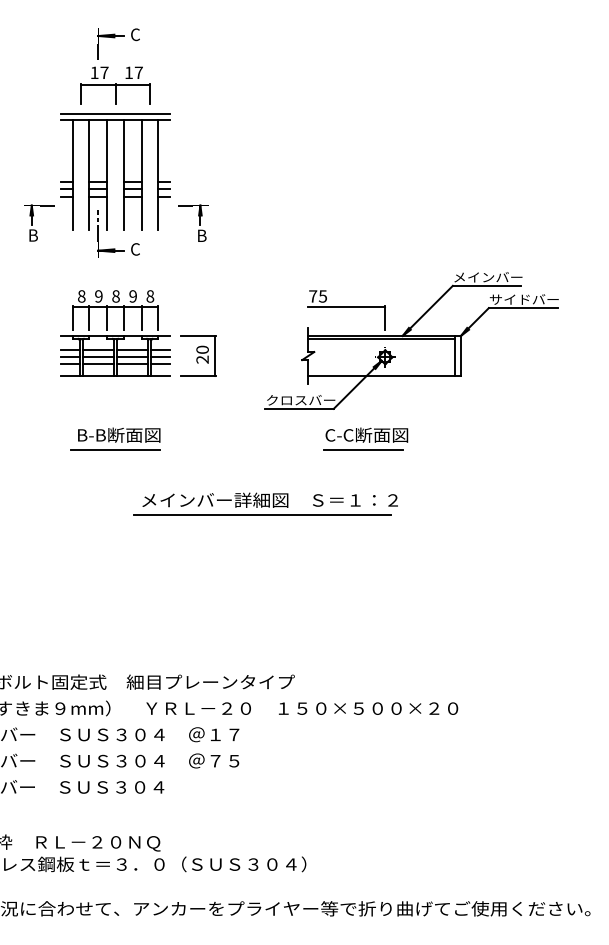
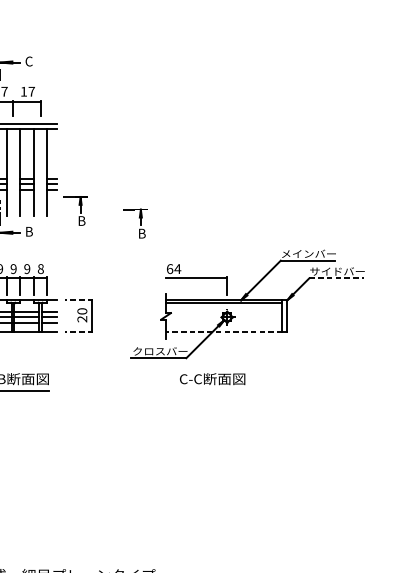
part: (269, 238) -> (135, 223), added
text: (135, 249) -> (29, 231), C -> B
text: (115, 296) -> (13, 269), 8 -> 9
text: (318, 296) -> (174, 269), 75 -> 64
line: (523, 308) -> (336, 278), solid -> dashed
line: (198, 335) -> (79, 300), solid -> dashed
line: (198, 376) -> (79, 332), solid -> dashed
line: (381, 376) -> (224, 332), solid -> dashed
line: (363, 449) -> (209, 390), removed
part: (265, 503) -> (132, 433), removed

